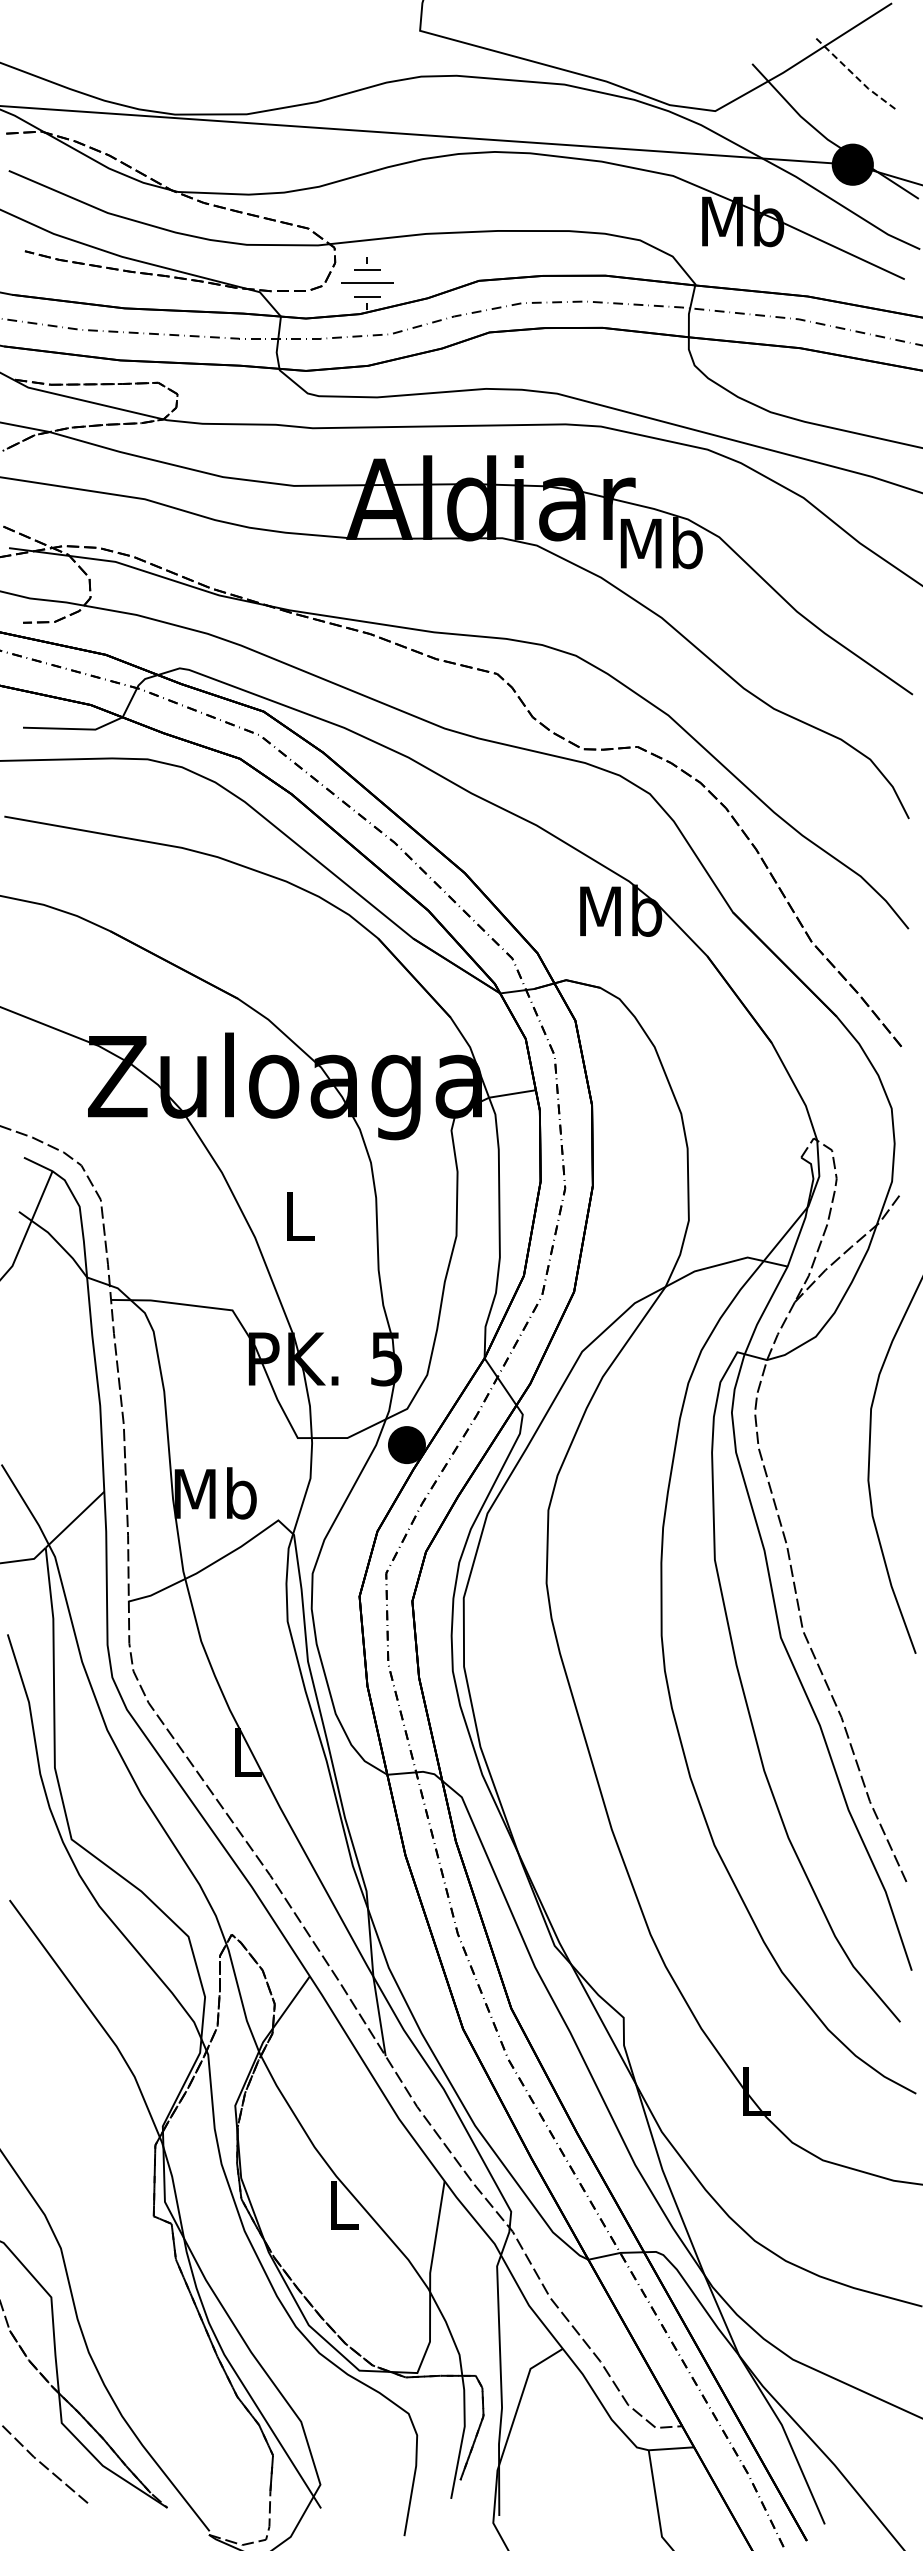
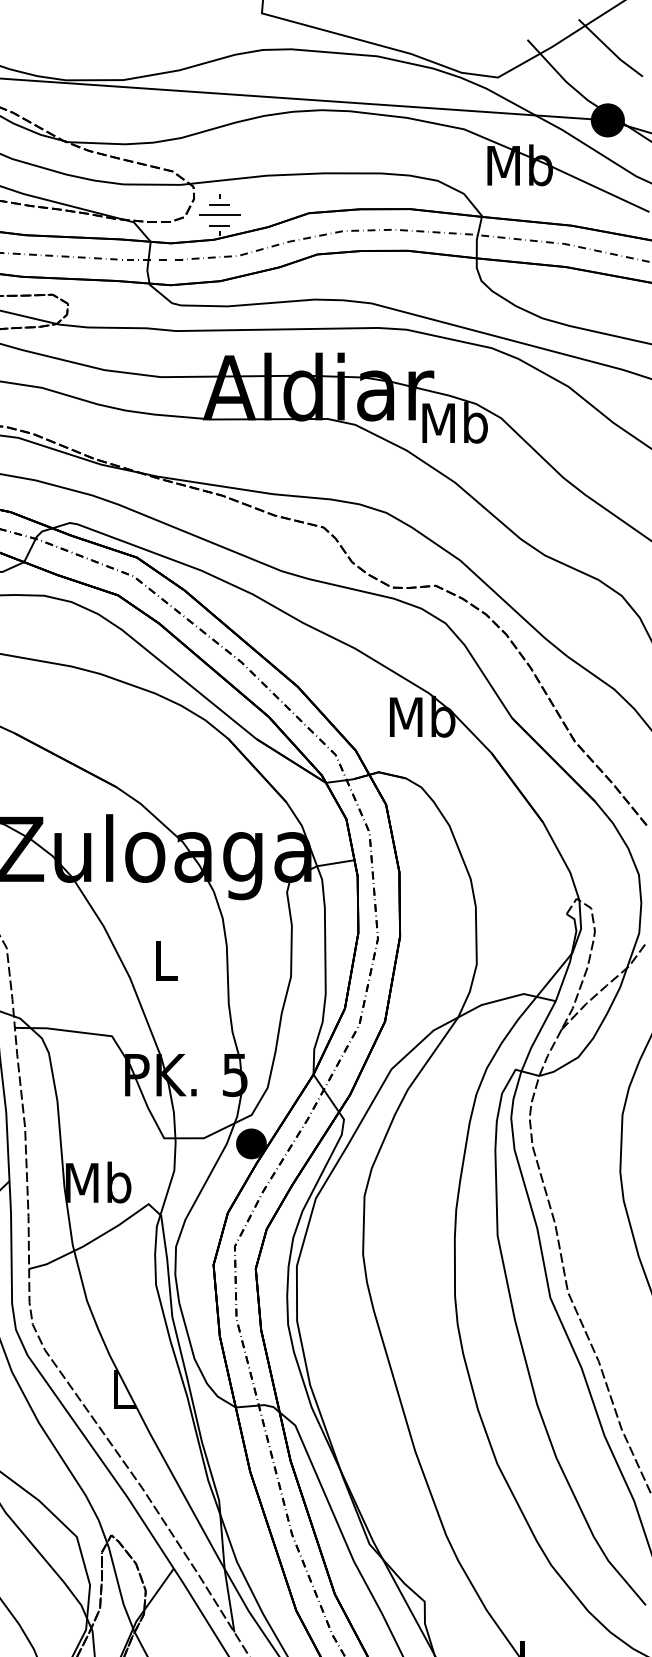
line: (855, 76) -> (610, 49), dashed -> solid

